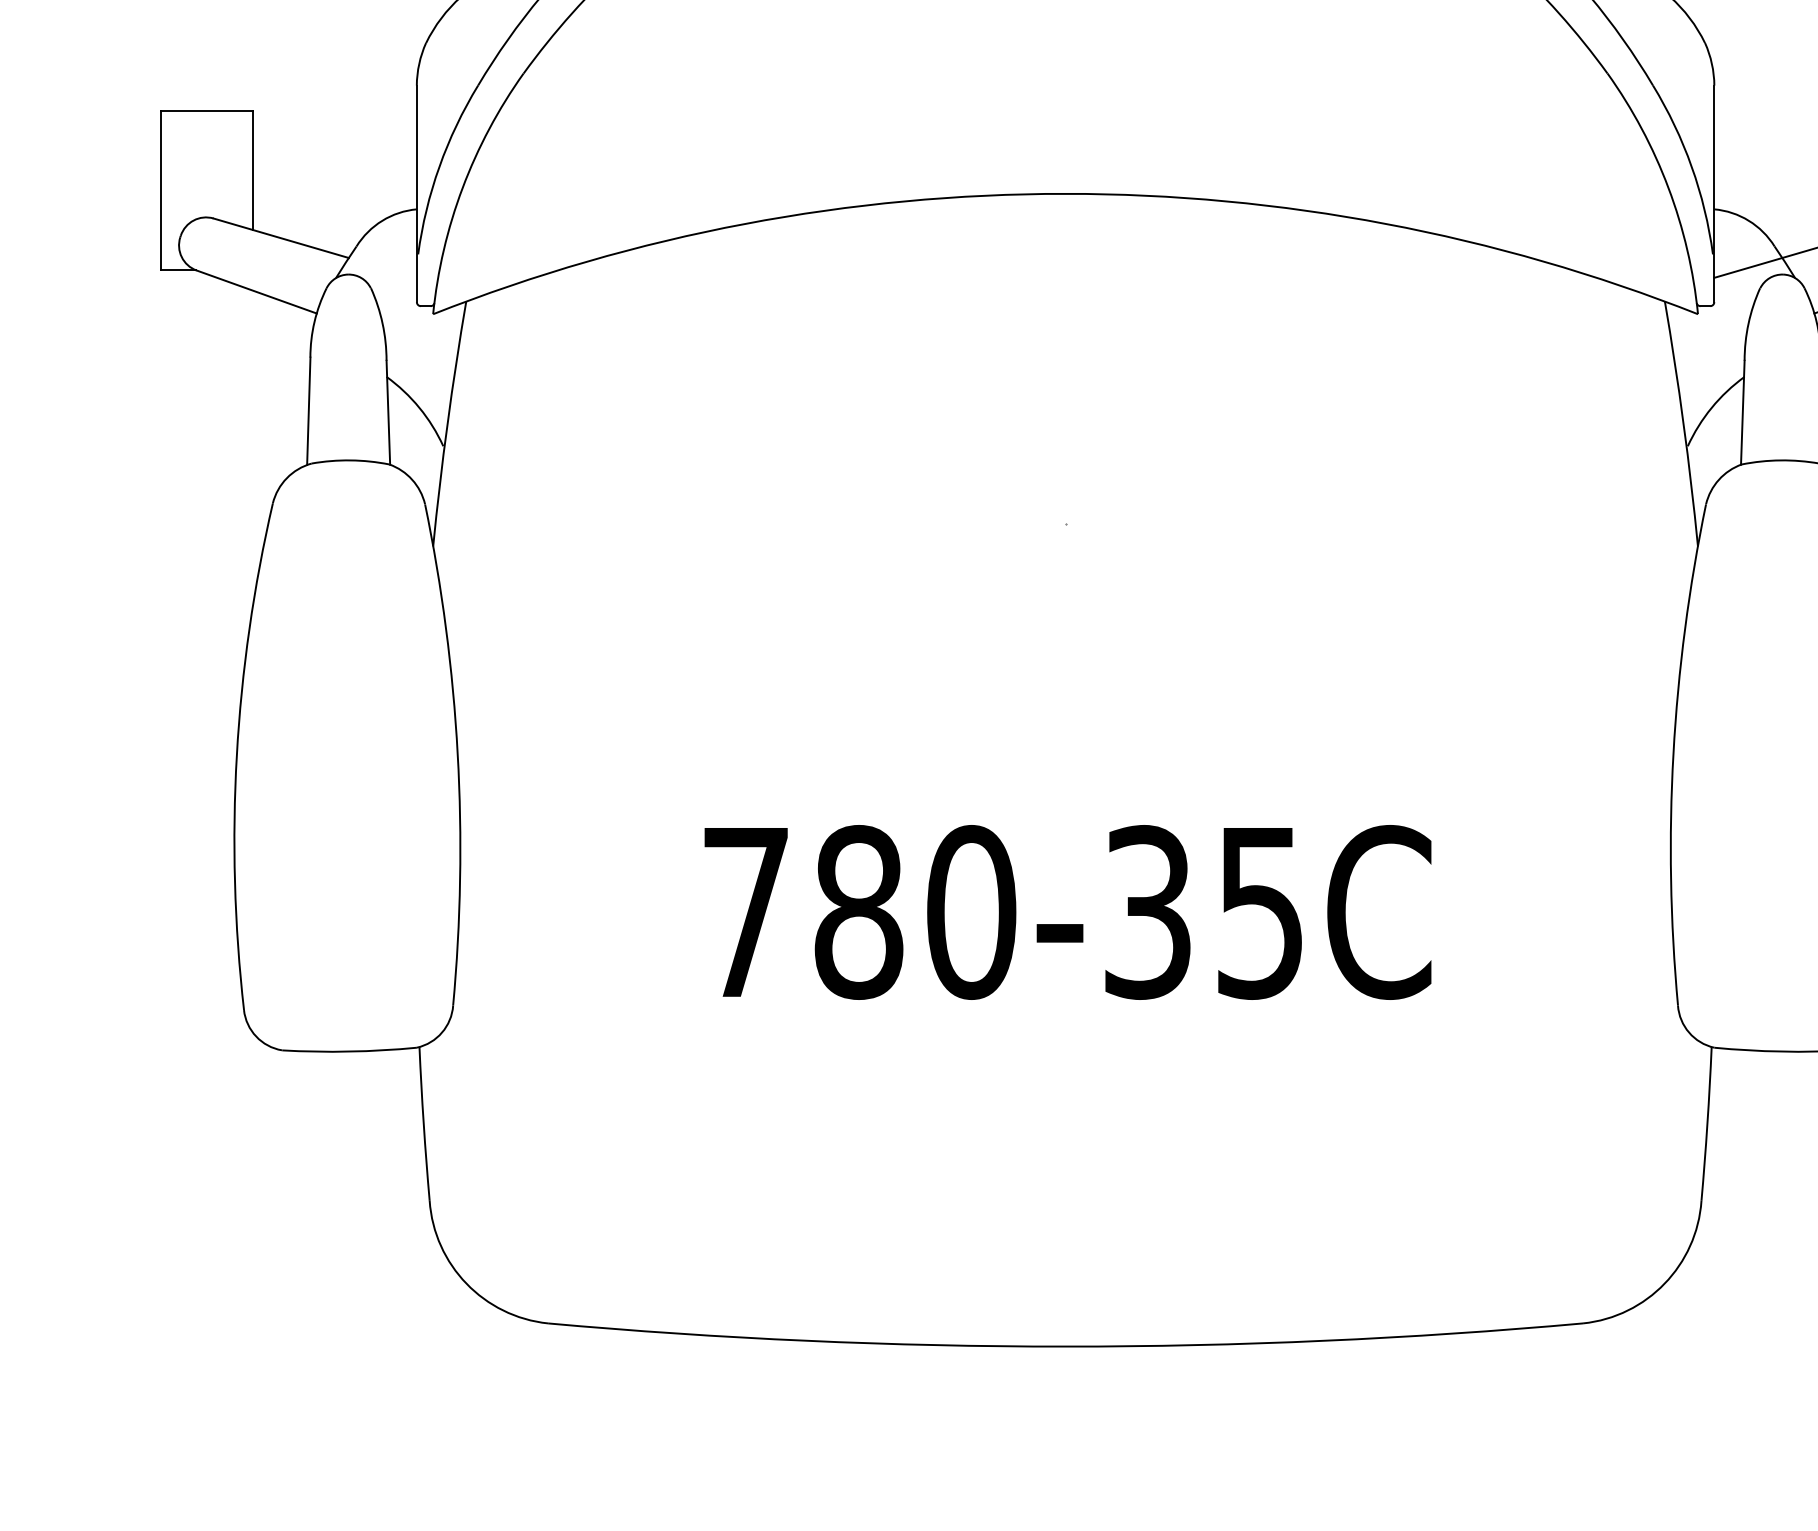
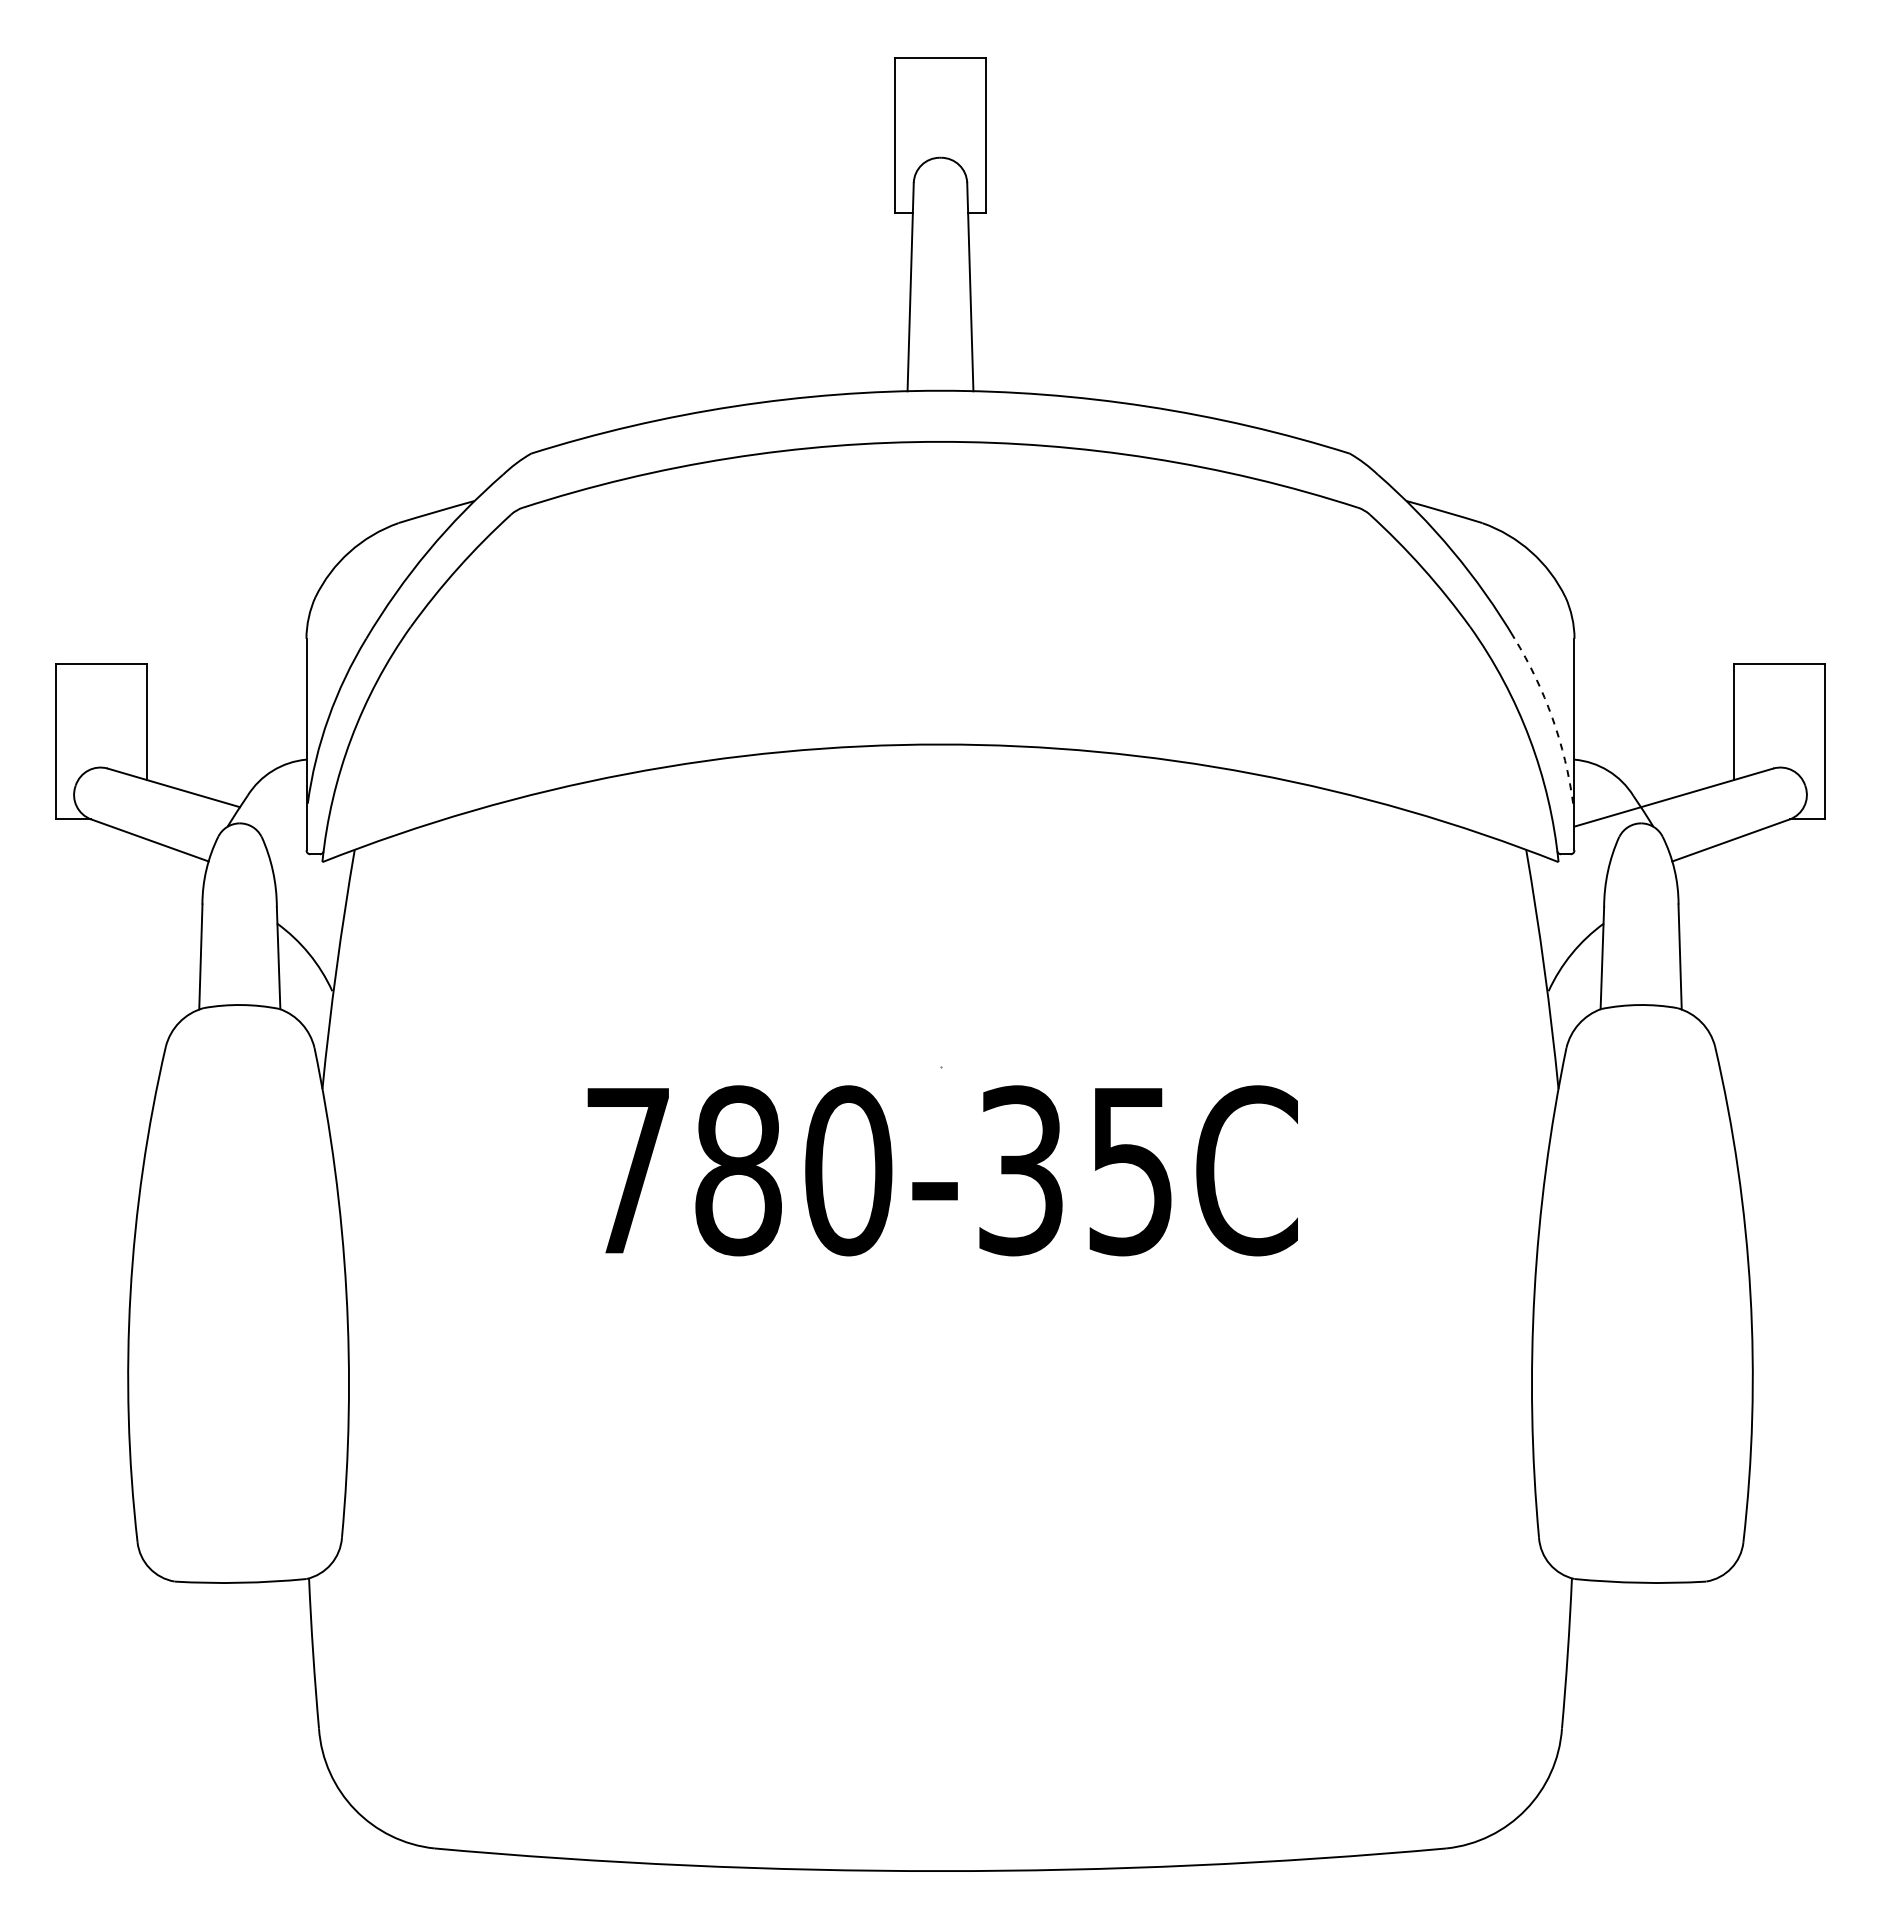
arc: (1691, 167) -> (1552, 718), solid -> dashed
text: (1067, 912) -> (942, 1170), moved

